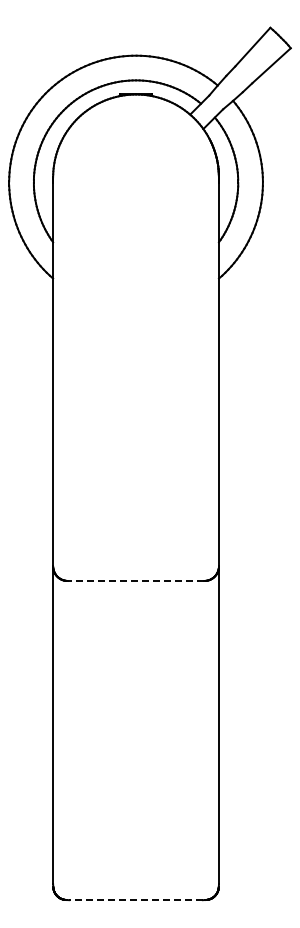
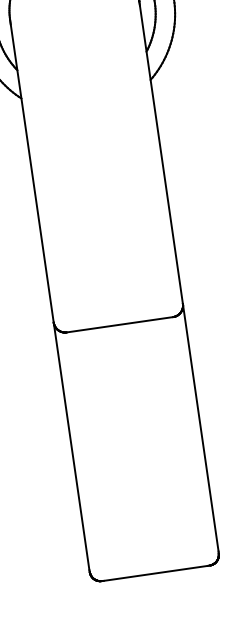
line: (135, 580) -> (119, 324), dashed -> solid
line: (136, 900) -> (156, 573), dashed -> solid

